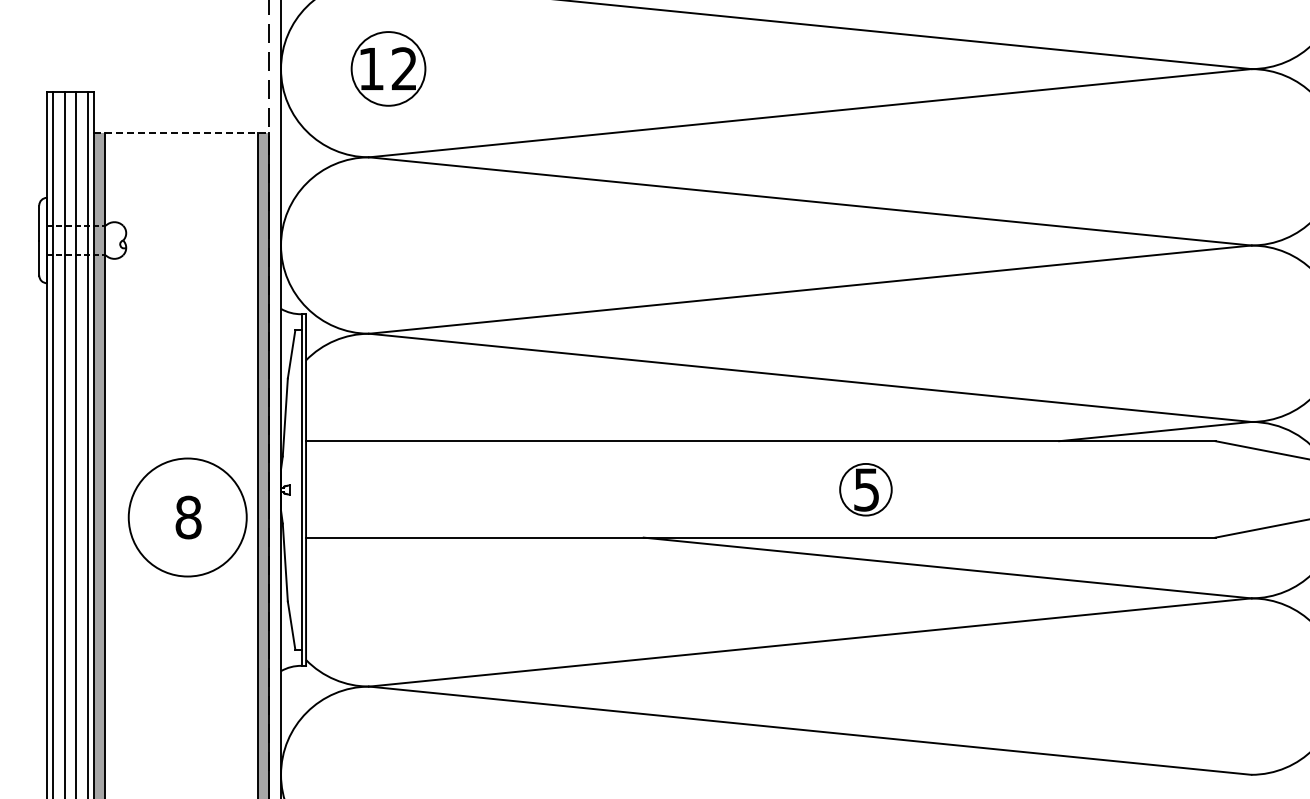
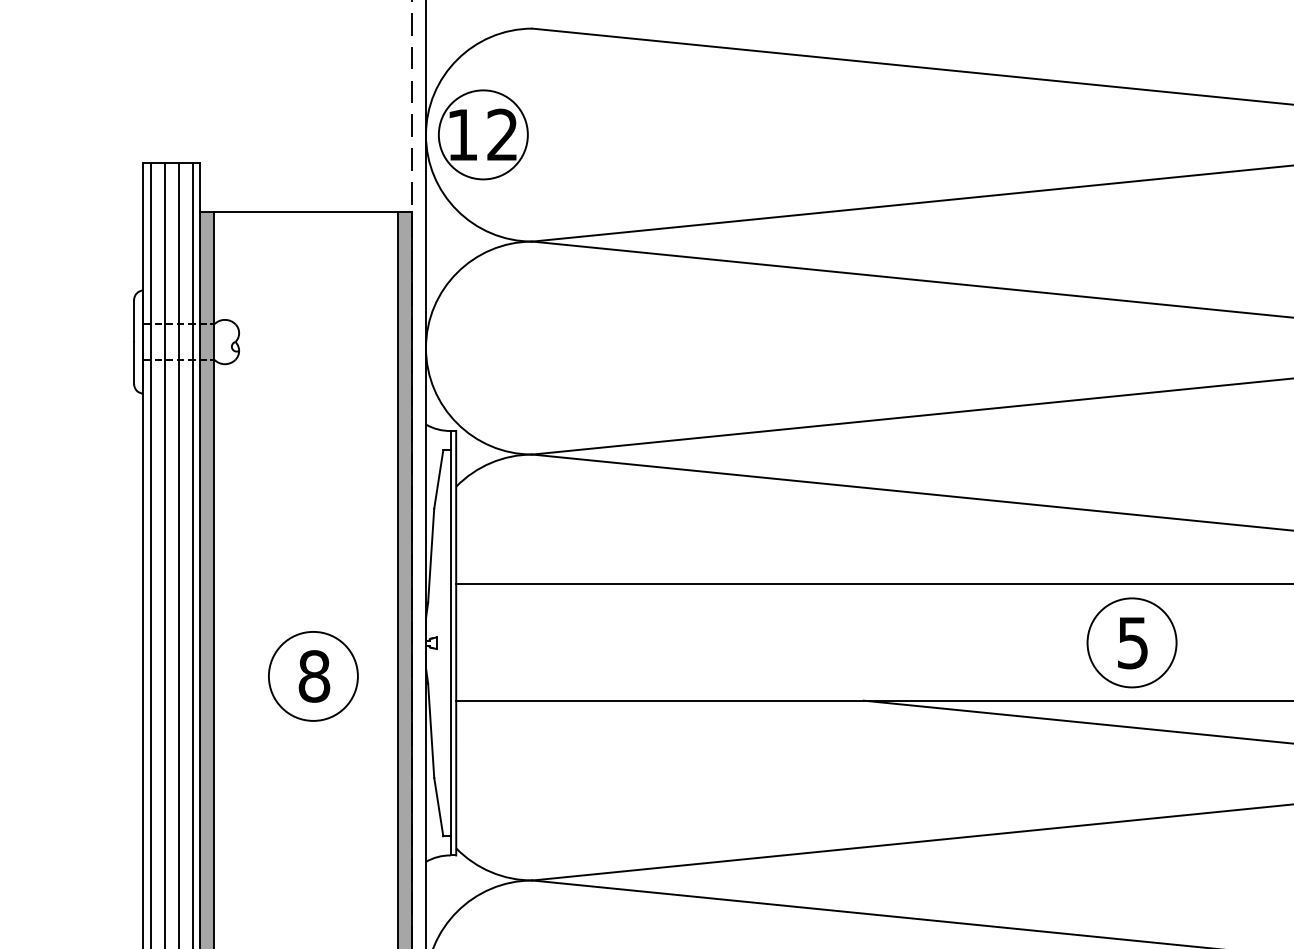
part: (388, 68) -> (483, 134), moved
line: (181, 132) -> (305, 211), dashed -> solid
circle: (865, 489) -> (1131, 642), size x1.43
circle: (187, 517) -> (313, 676), size x0.62

